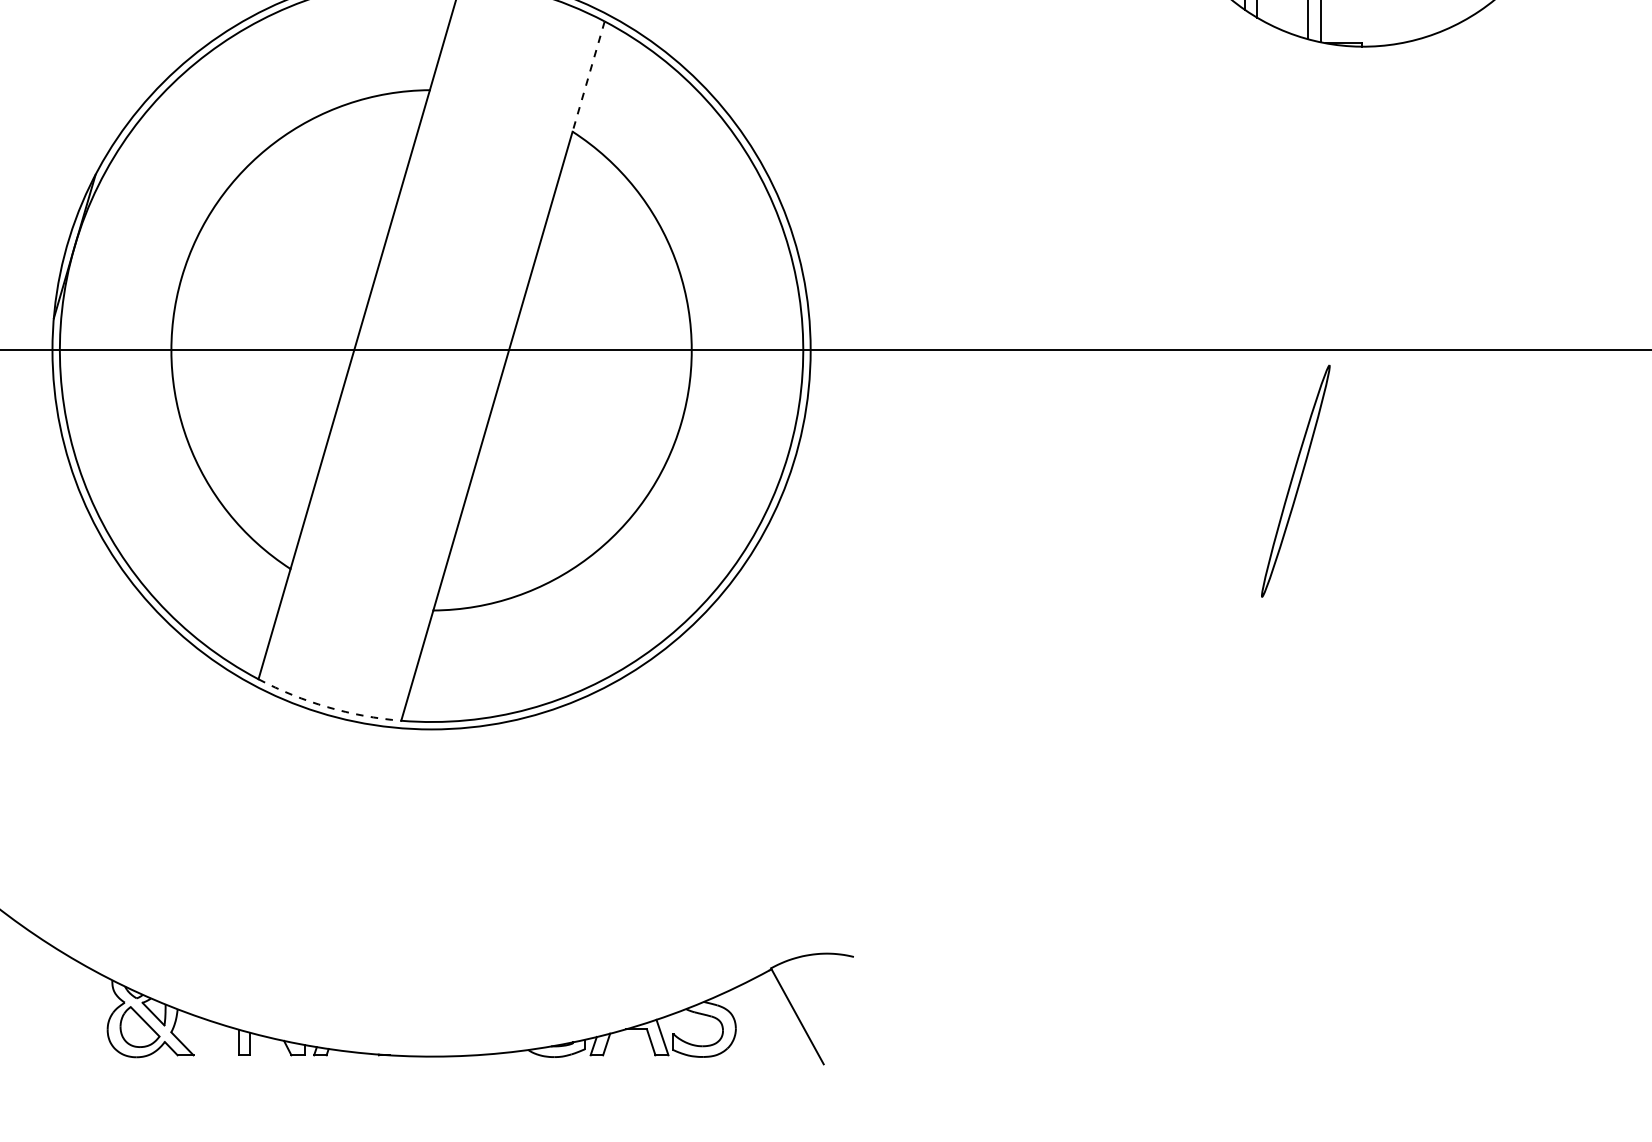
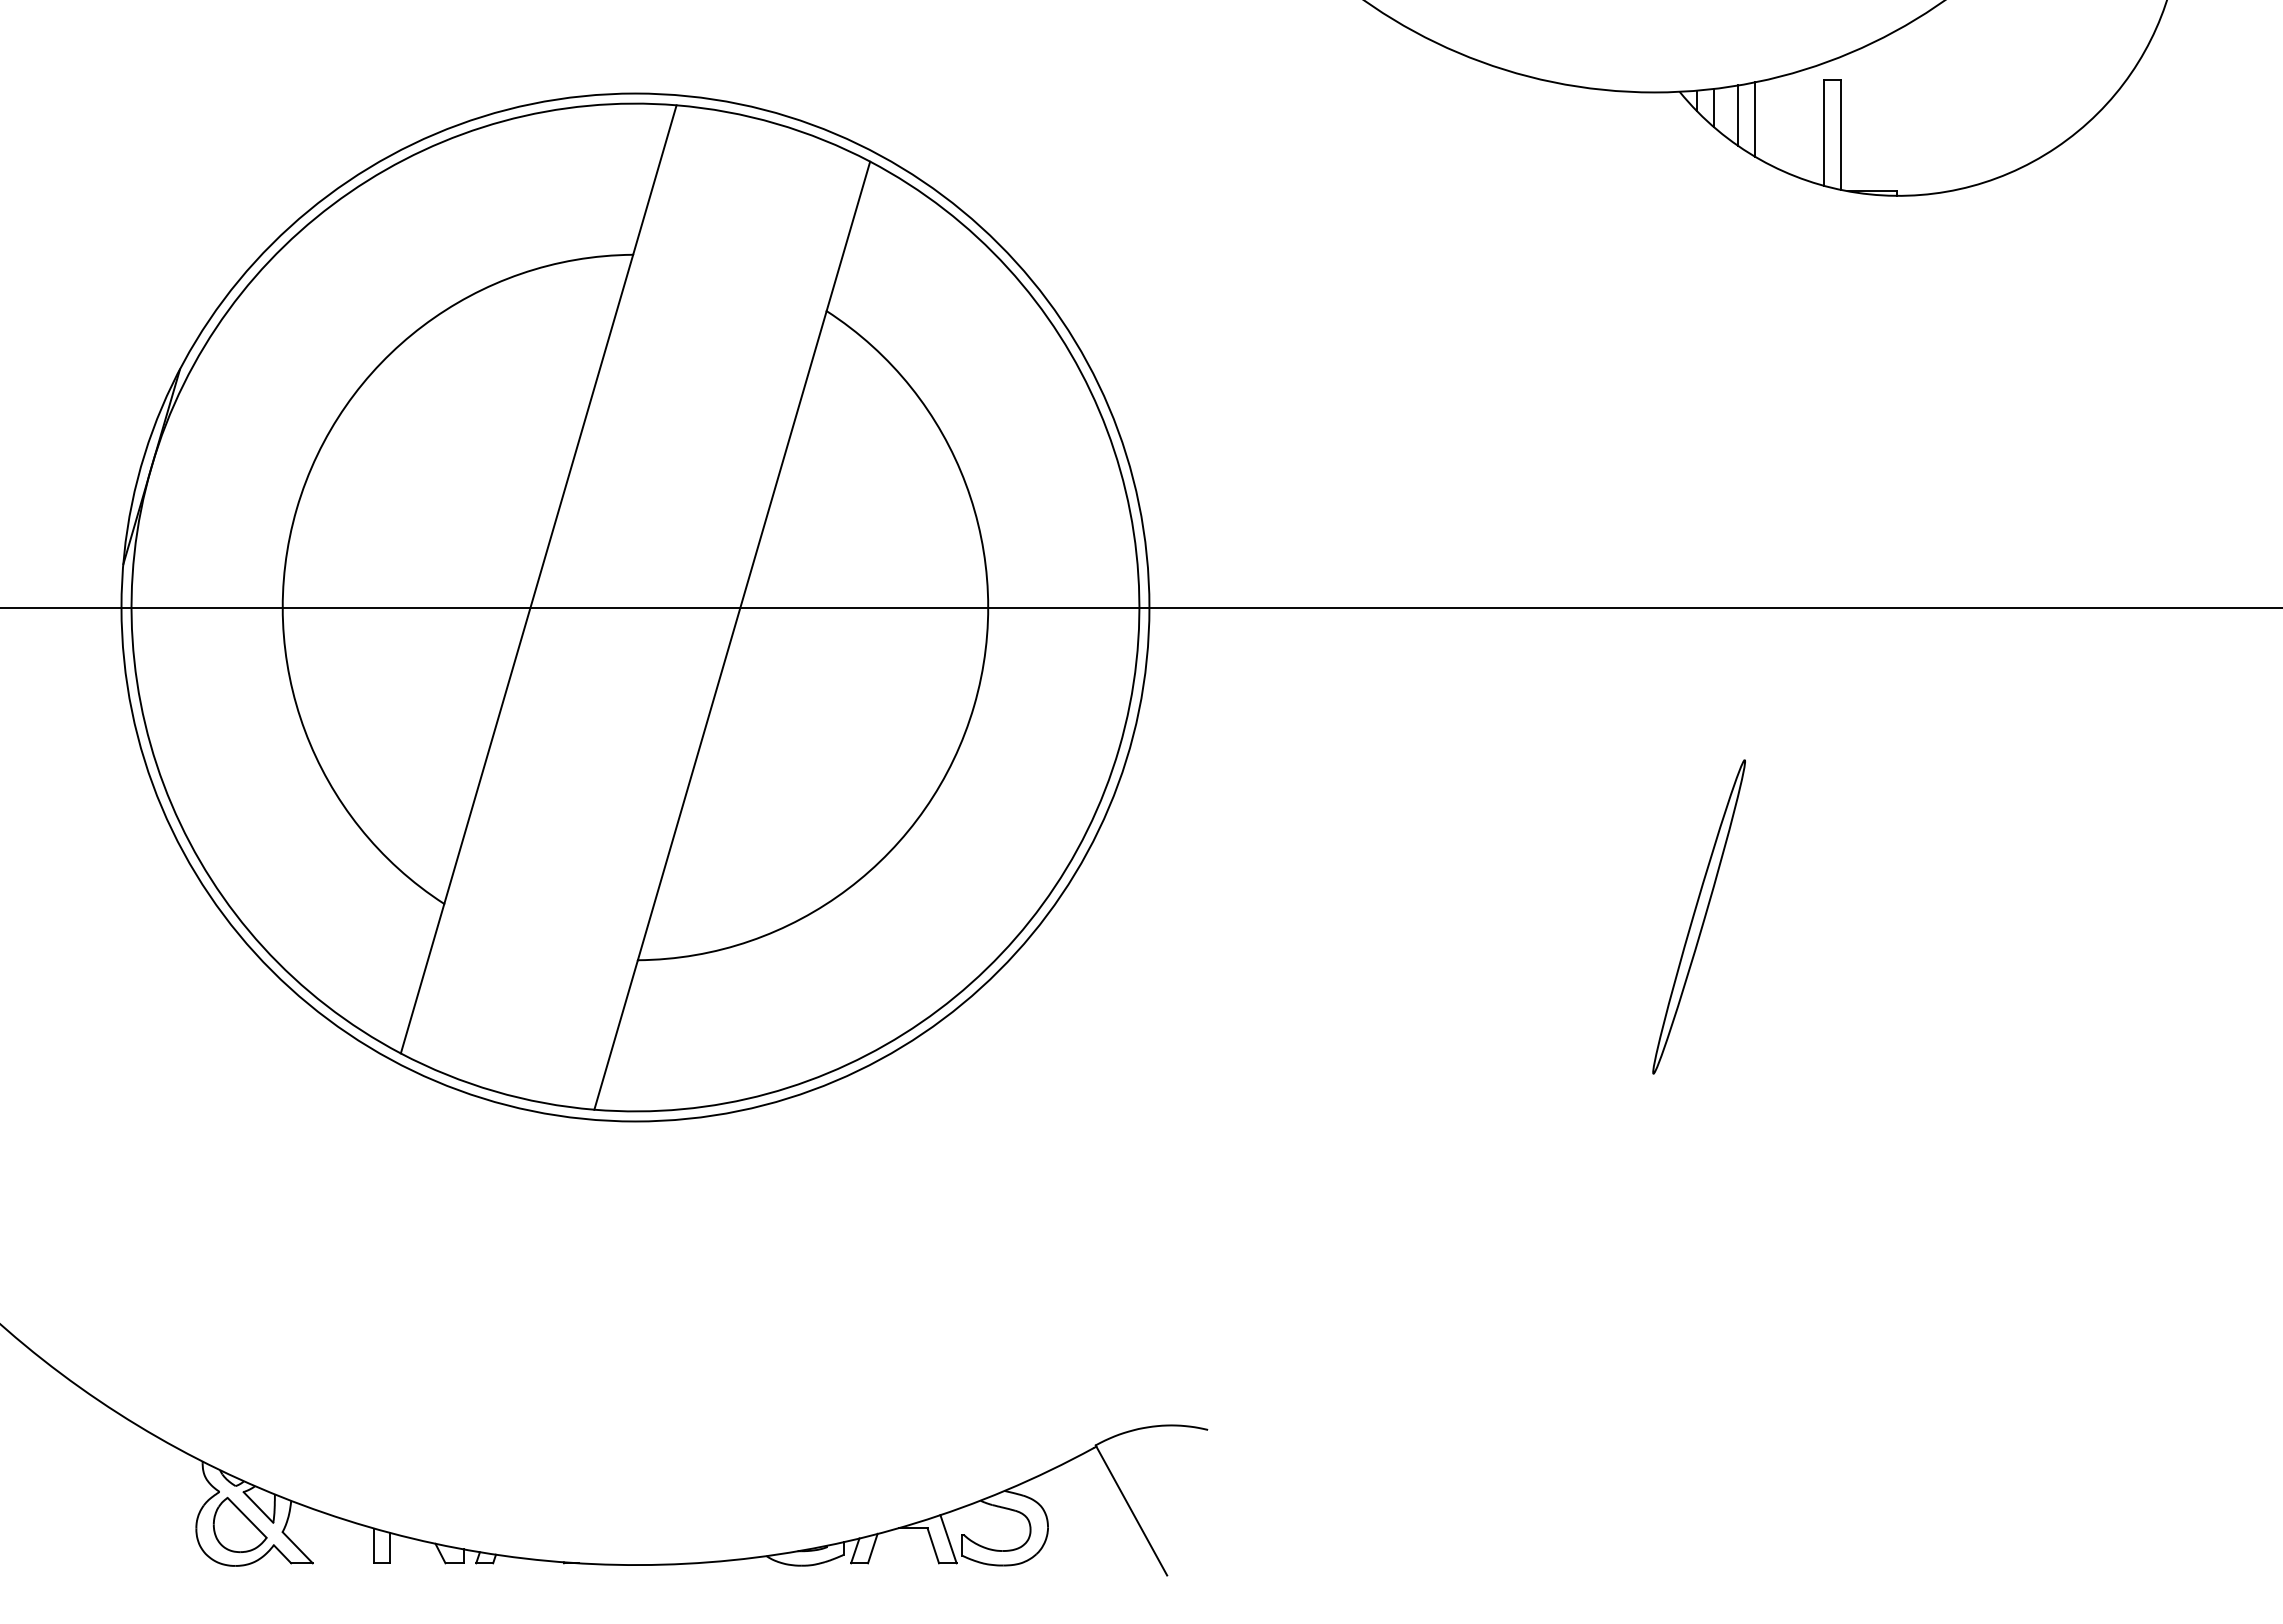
line: (588, 76) -> (848, 236), dashed -> solid
part: (1295, 480) -> (1698, 916), moved
arc: (327, 707) -> (494, 1091), dashed -> solid

